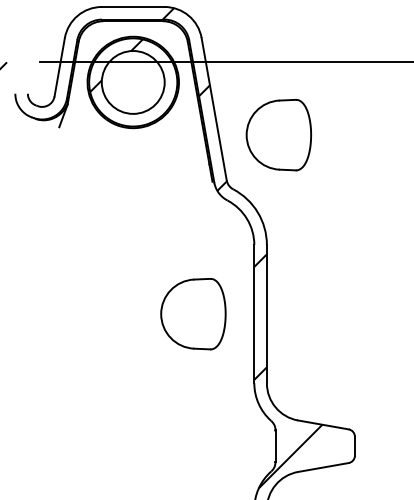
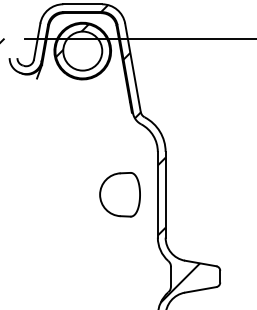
part: (277, 134) -> (172, 83), removed

